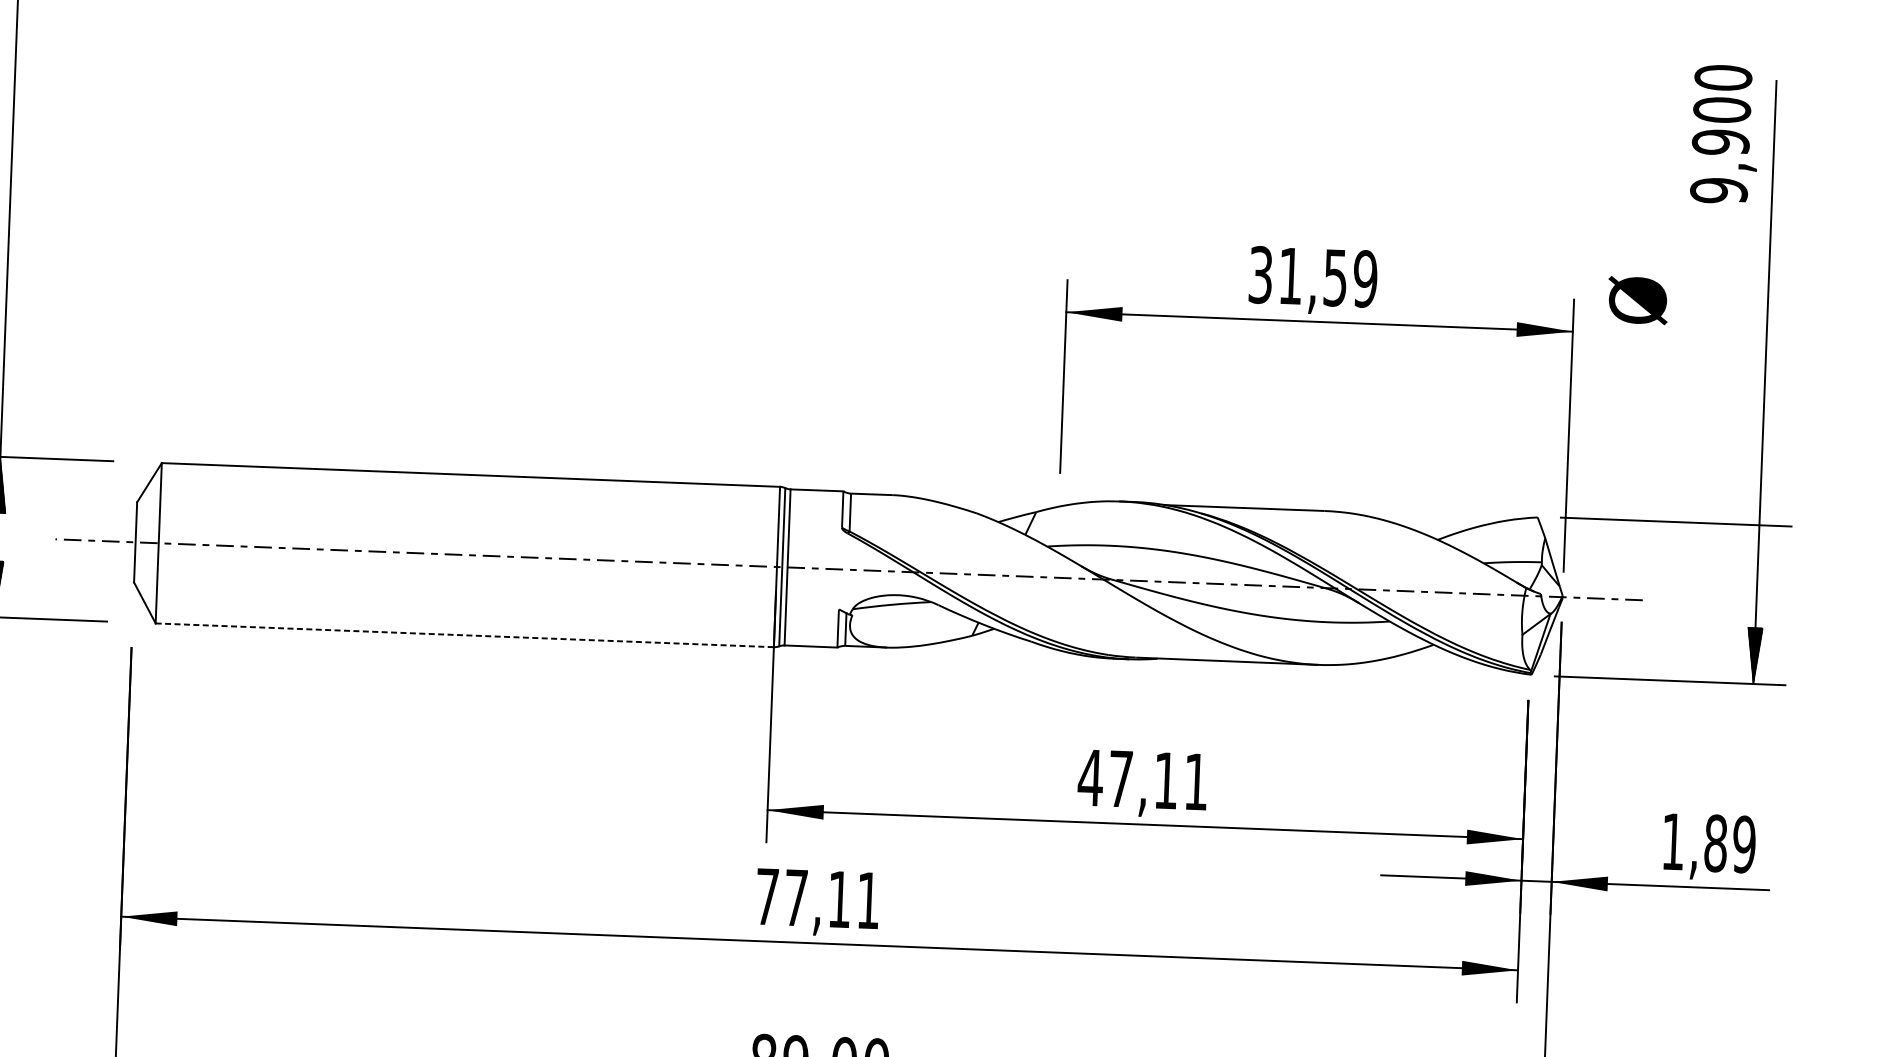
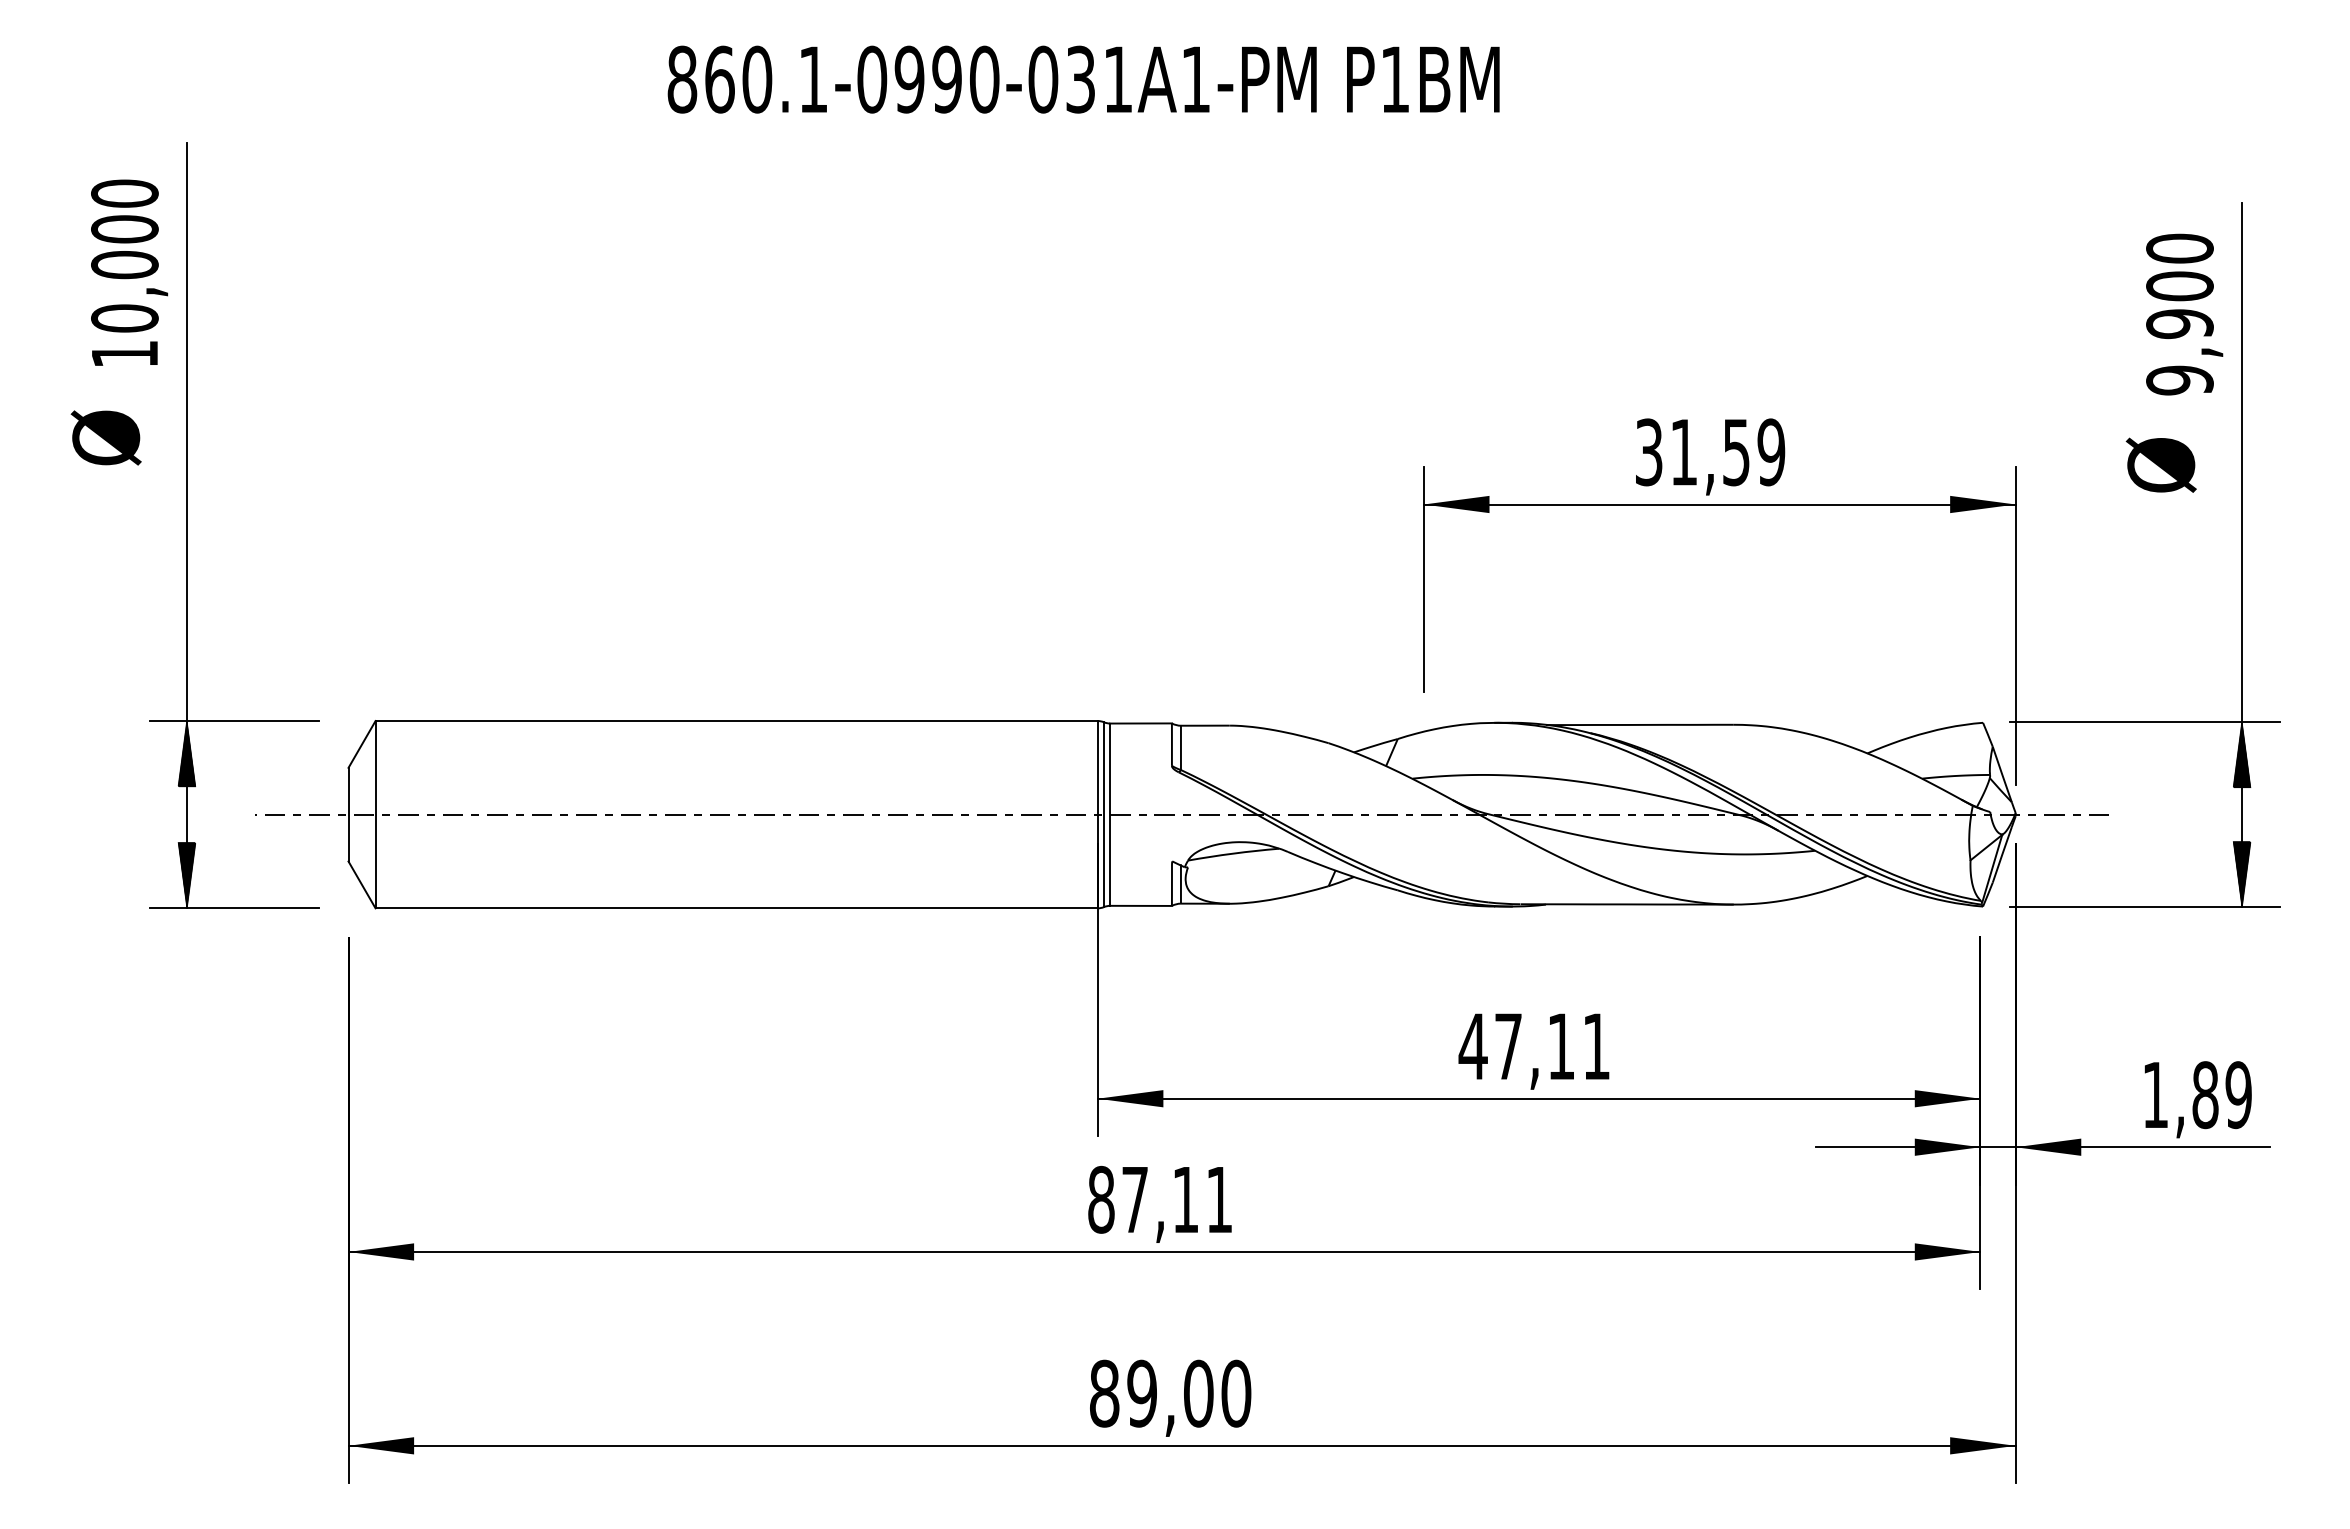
text: (1725, 134) -> (2184, 314), moved
text: (1637, 299) -> (2160, 464), moved
hatch: (1757, 553) -> (2241, 754), added
line: (465, 635) -> (737, 908), dashed -> solid
text: (767, 896) -> (1101, 1199), 77,11 -> 87,11

